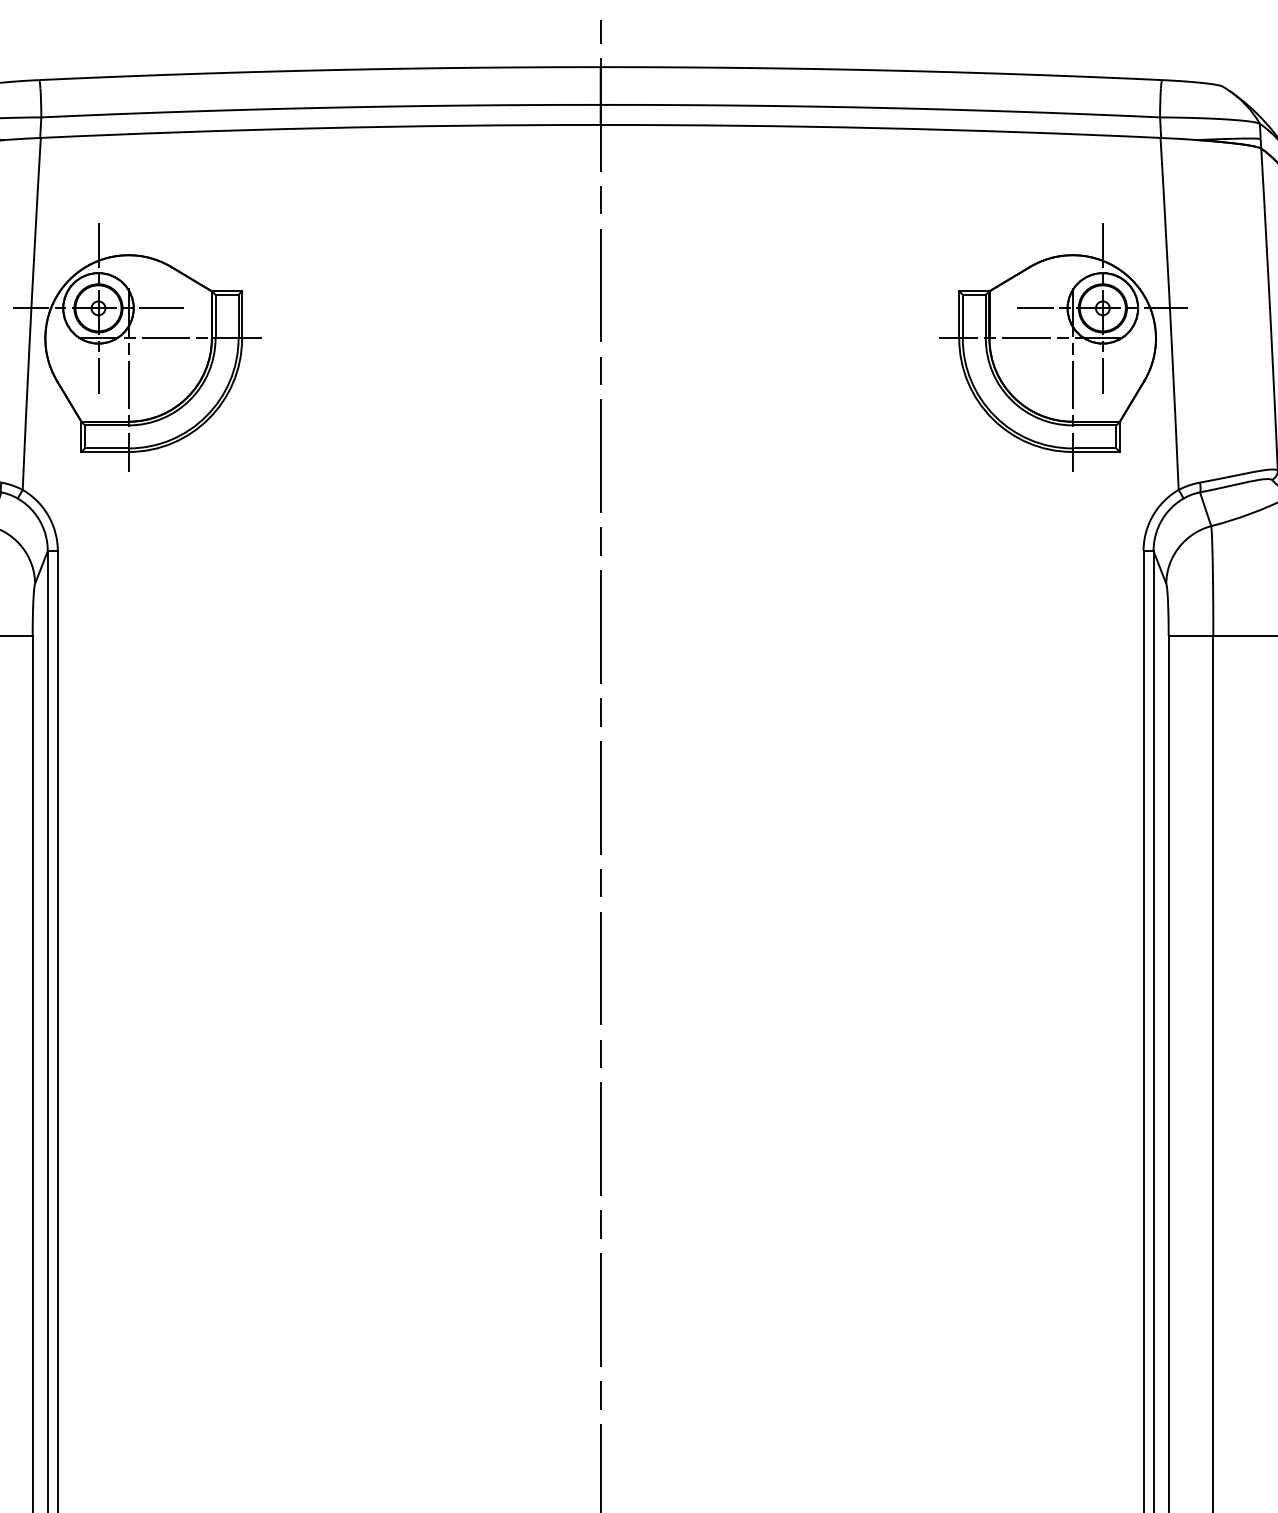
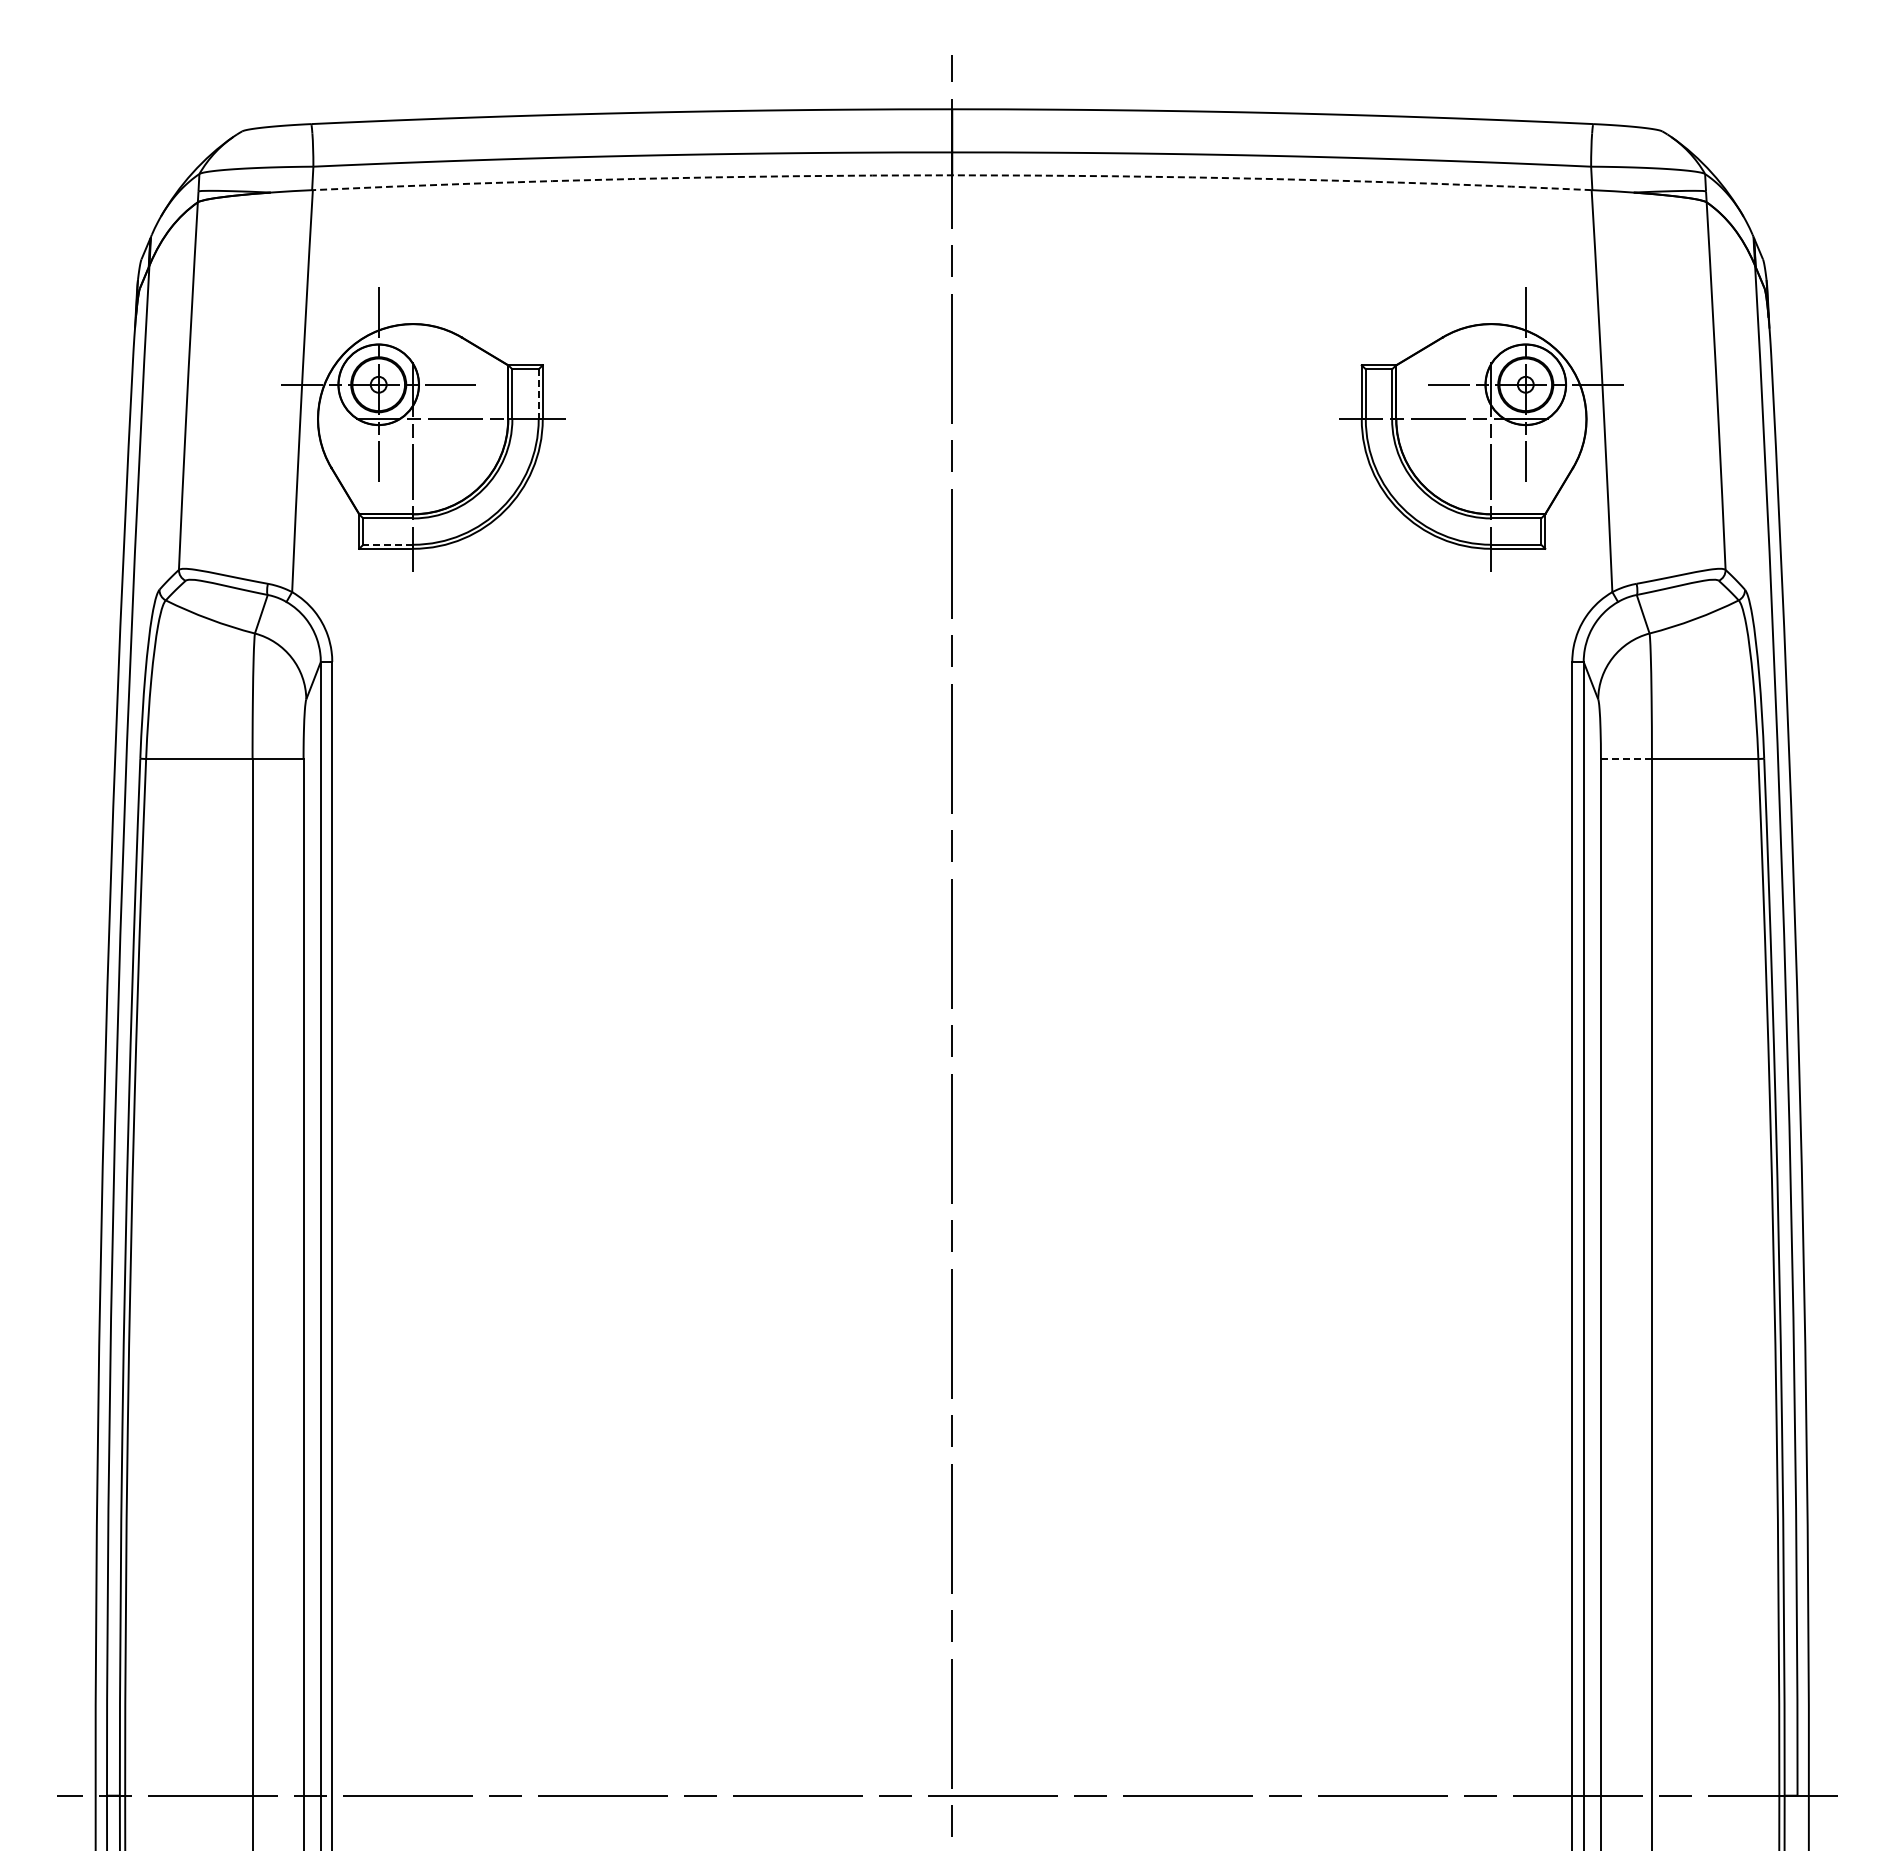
arc: (600, 125) -> (952, 175), solid -> dashed
line: (238, 316) -> (538, 394), solid -> dashed
line: (107, 448) -> (388, 544), solid -> dashed
line: (1191, 636) -> (1626, 759), solid -> dashed

